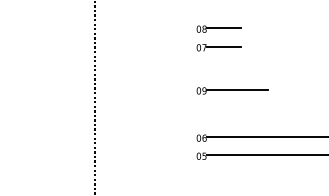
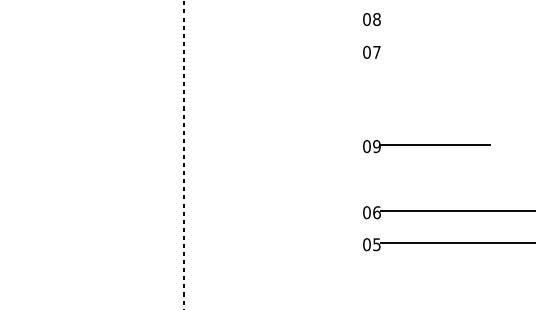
line: (223, 28) -> (410, 18), removed
line: (223, 46) -> (410, 50), removed
part: (232, 90) -> (426, 145), moved

